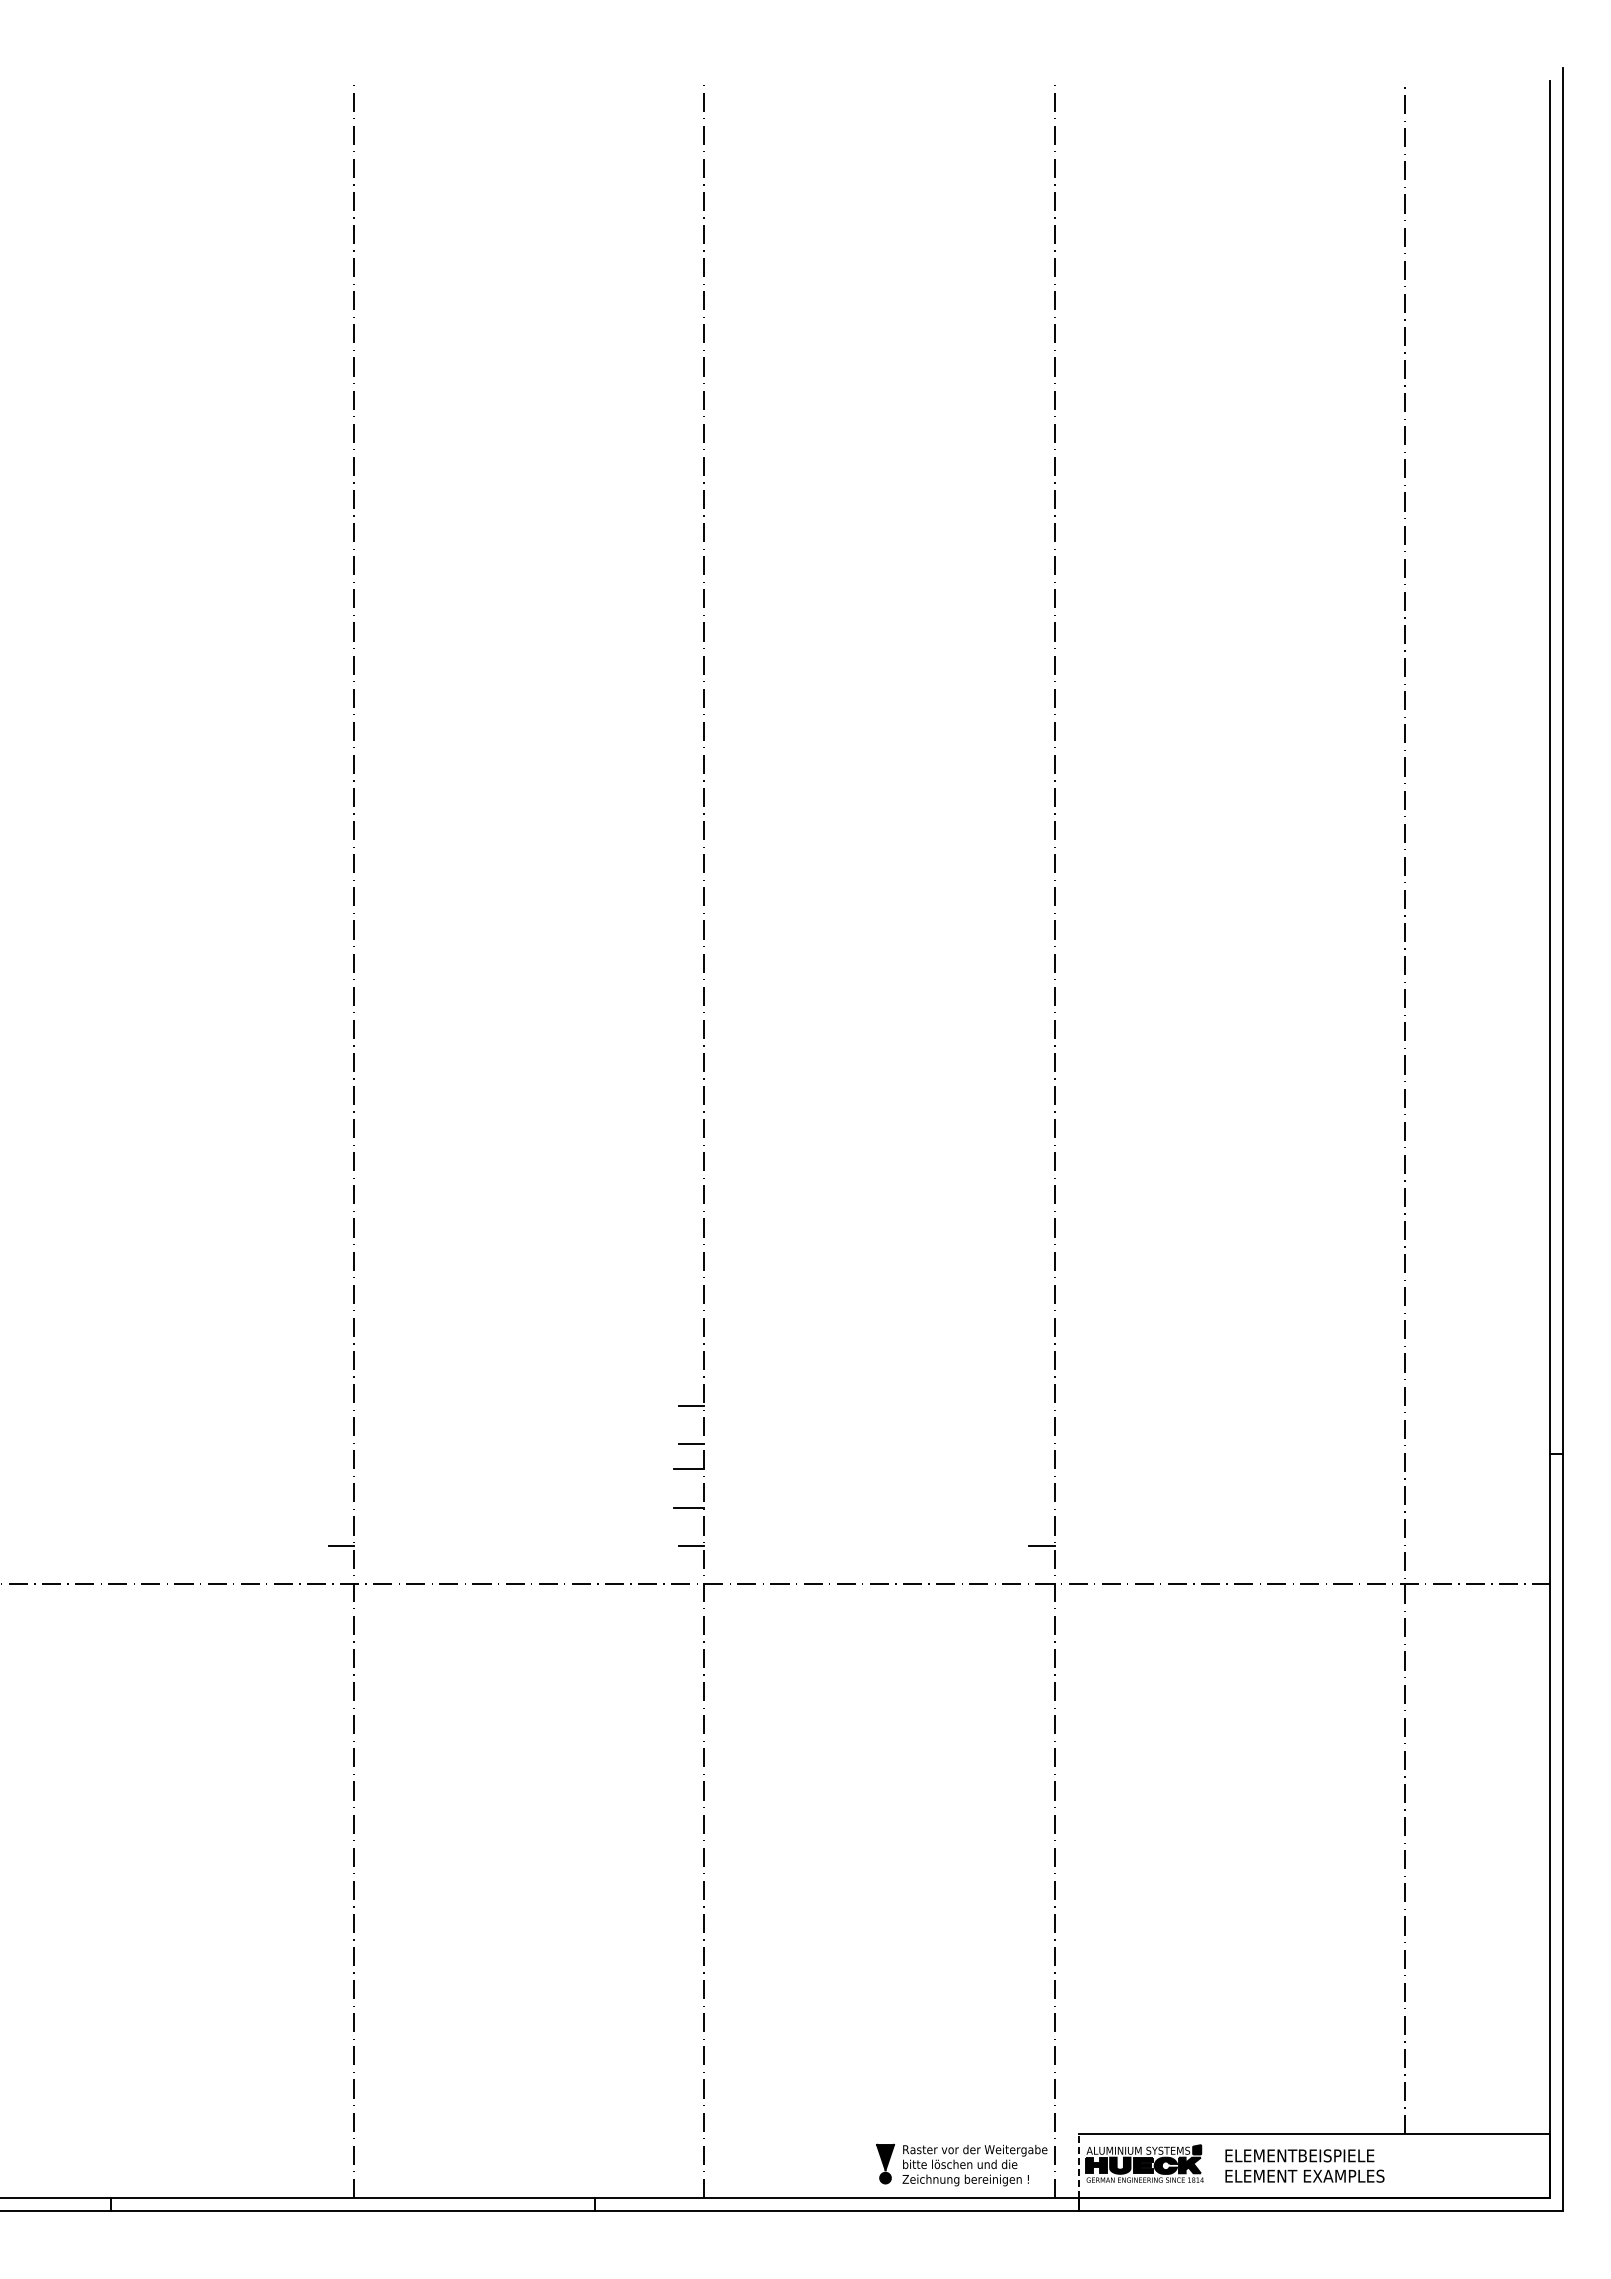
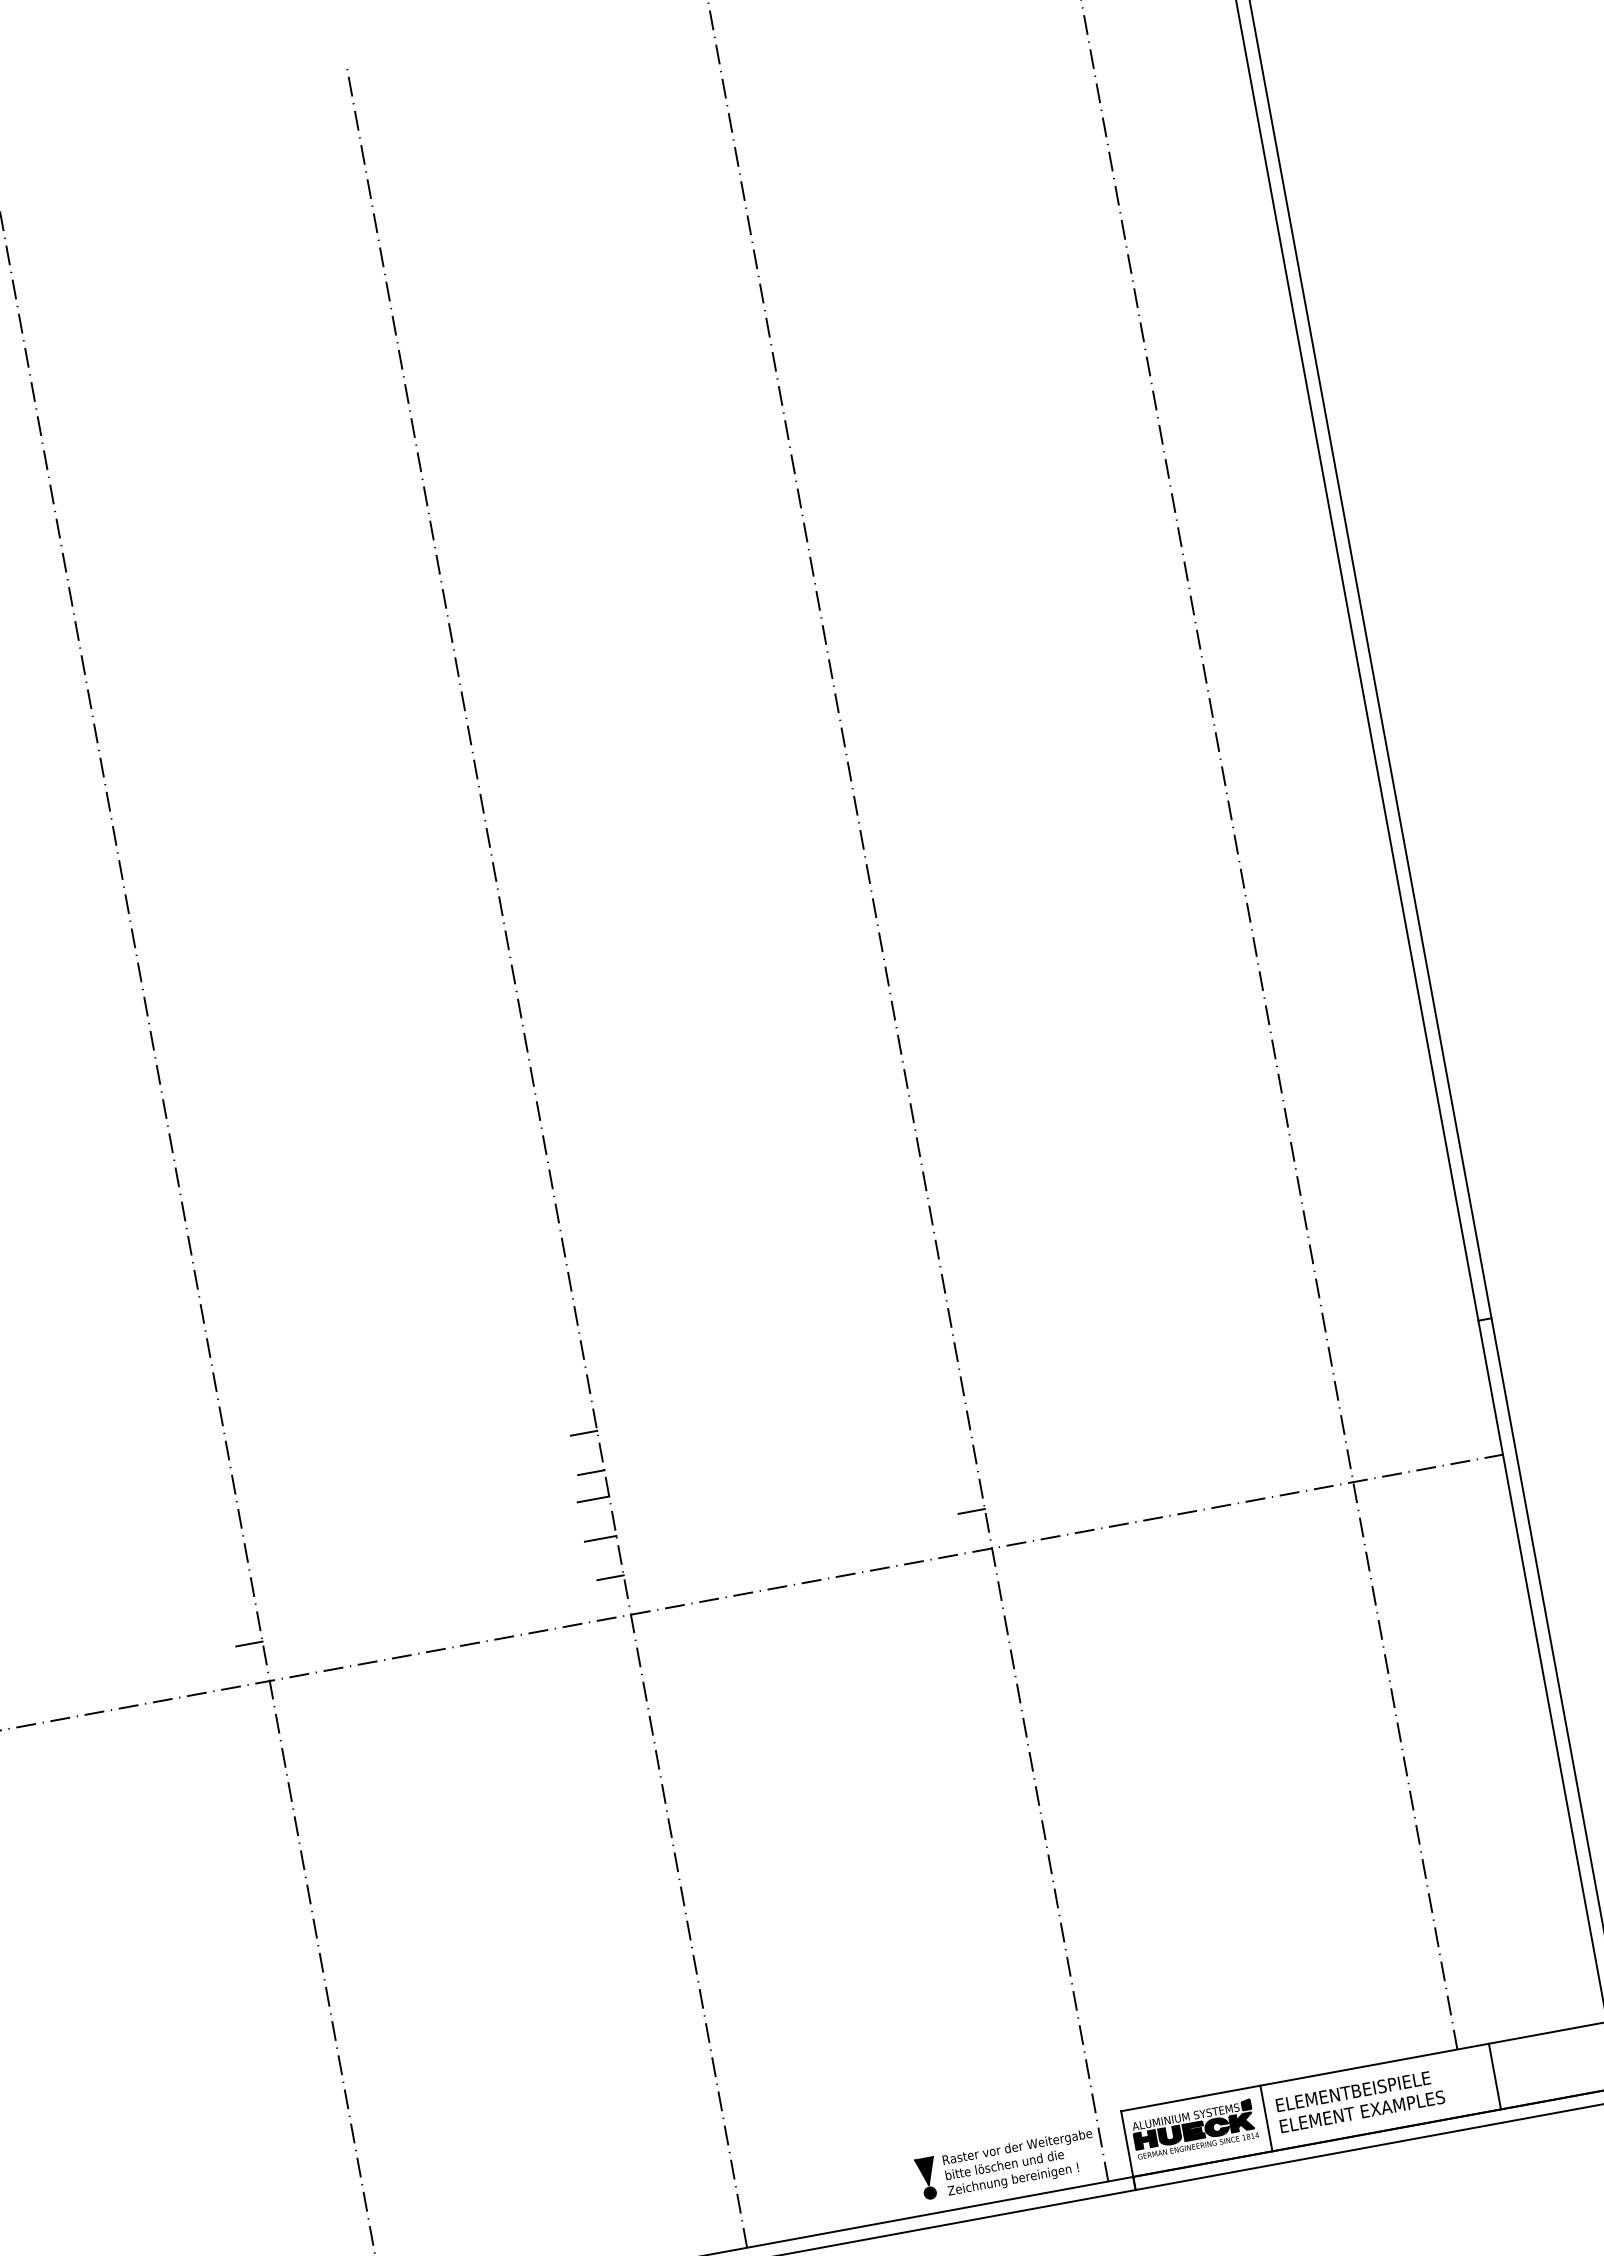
line: (1213, 2165) -> (1266, 2117), added
line: (1435, 2165) -> (1495, 2075), added
line: (1078, 2166) -> (1127, 2144), dashed -> solid

